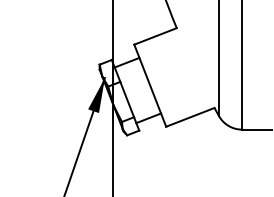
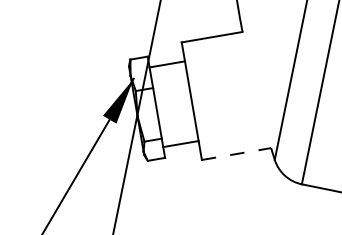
line: (190, 117) -> (236, 154), solid -> dashed

